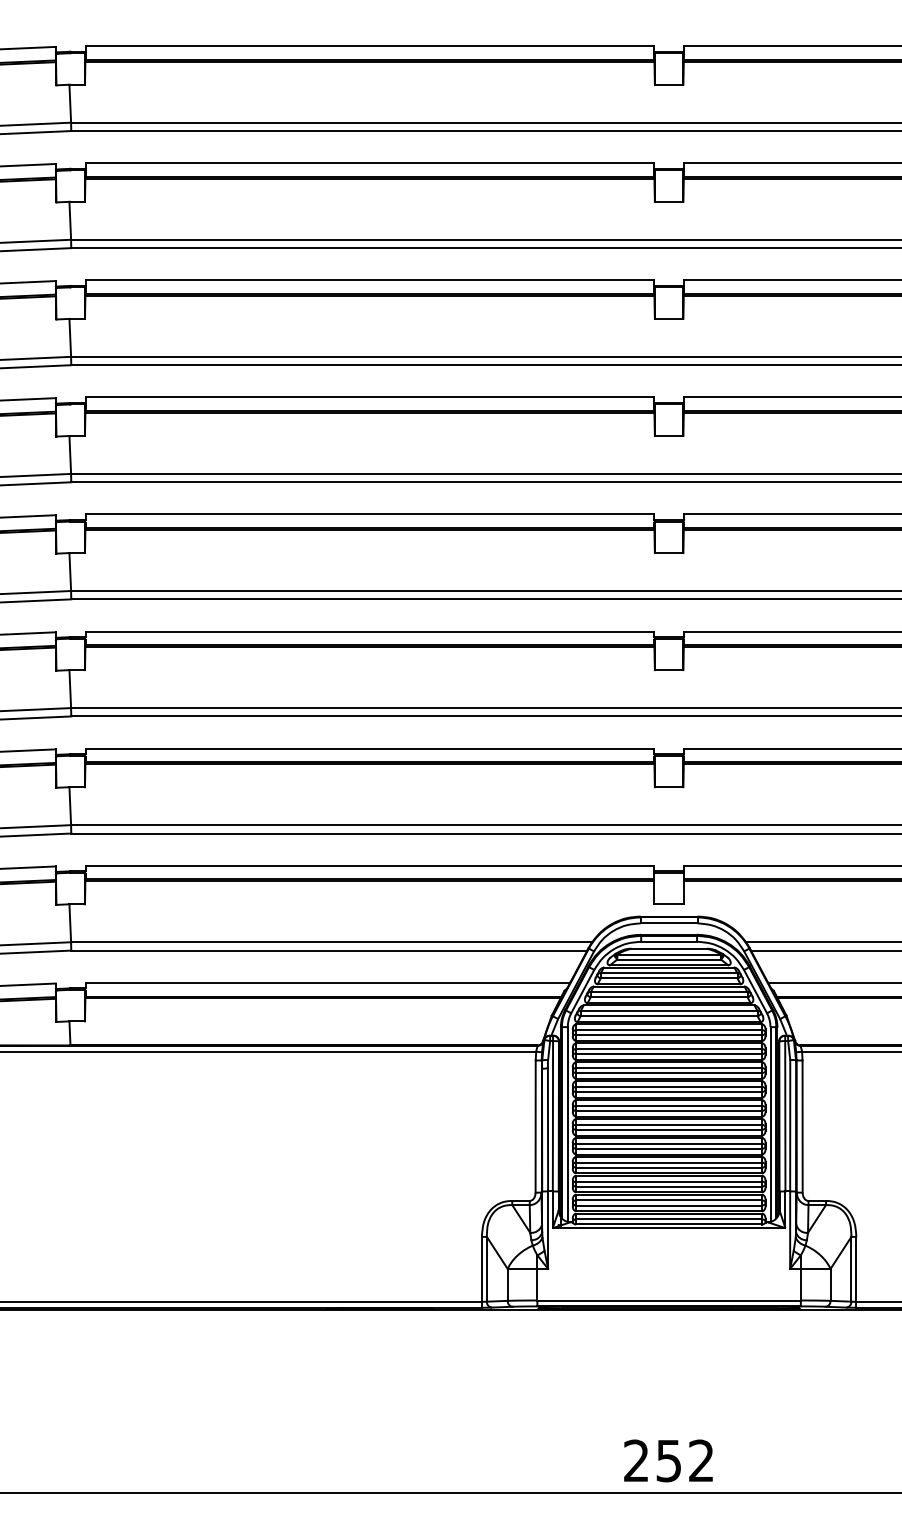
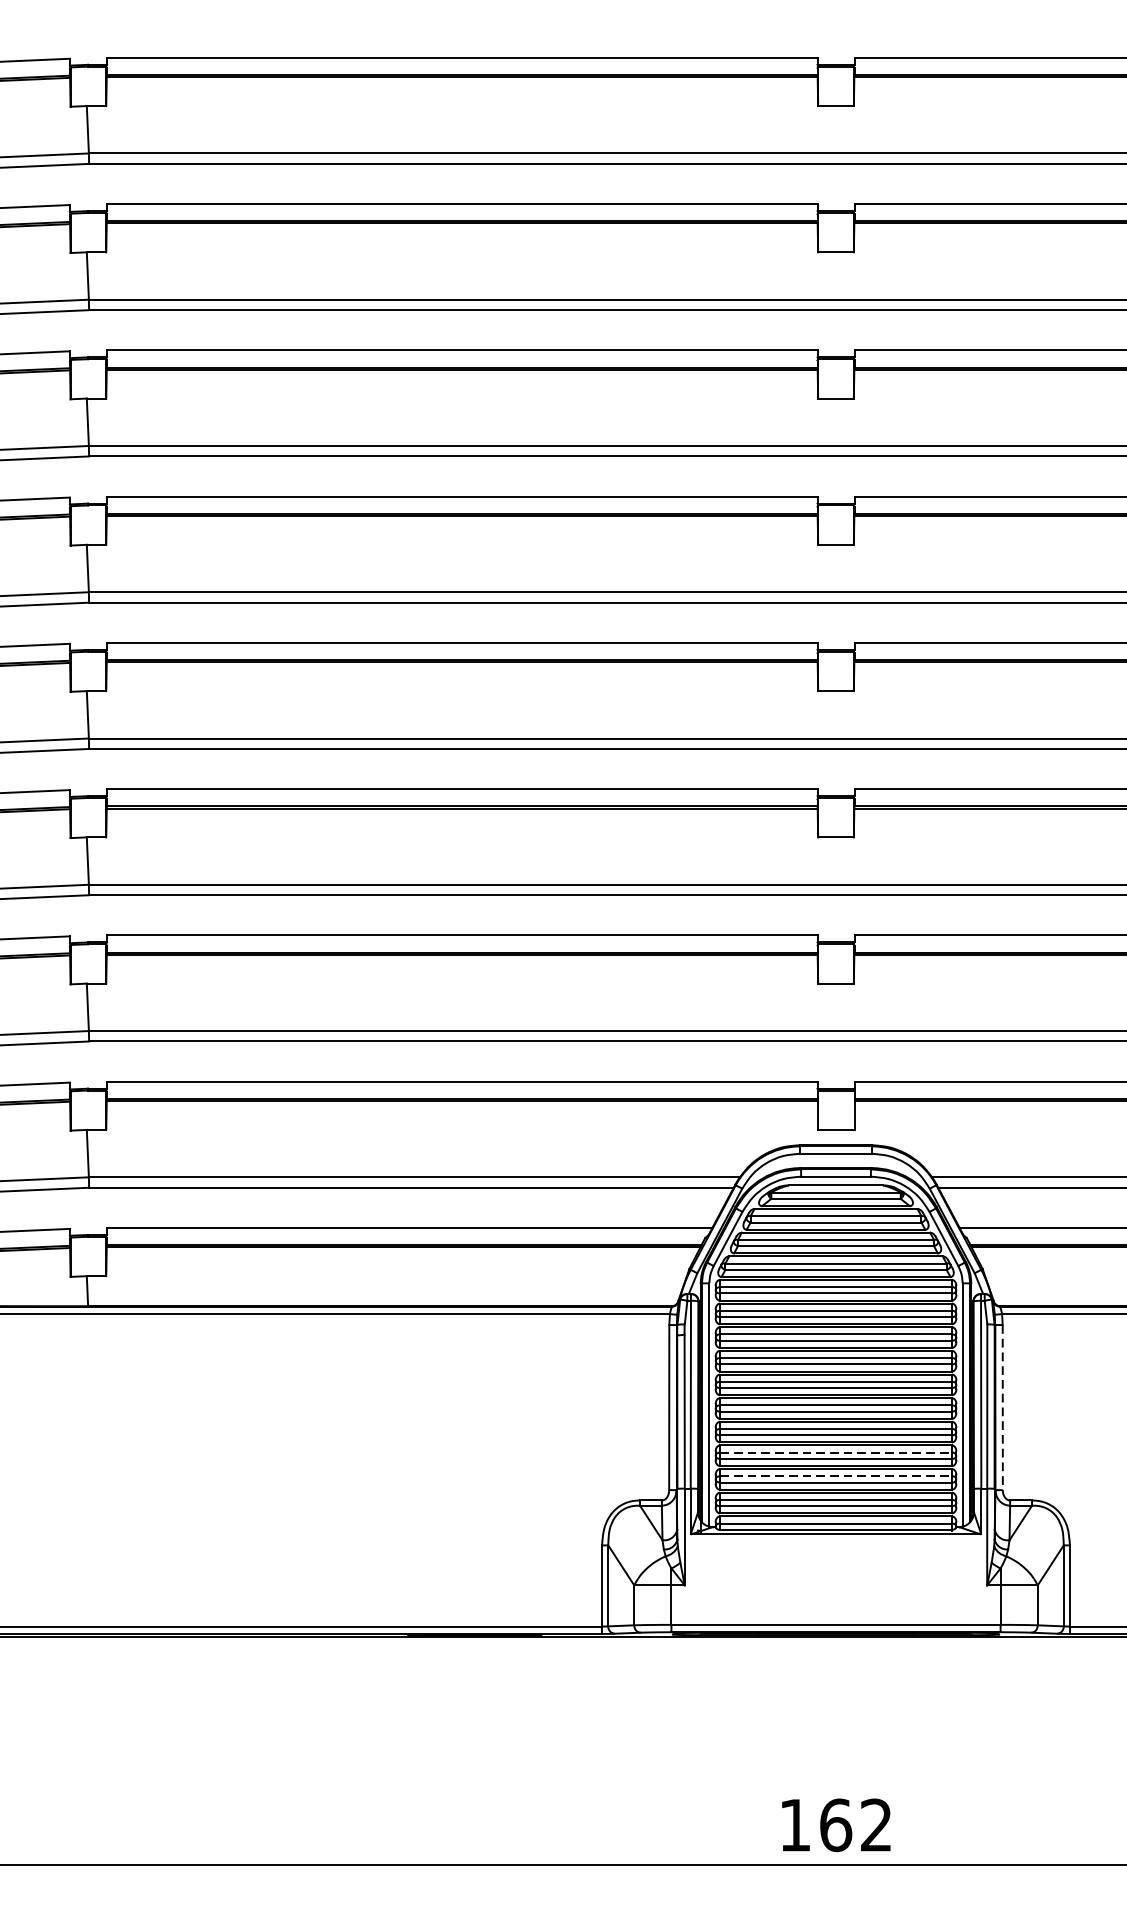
line: (802, 1127) -> (1002, 1408), solid -> dashed
line: (669, 1162) -> (836, 1452), solid -> dashed
line: (669, 1181) -> (836, 1476), solid -> dashed
text: (653, 1460) -> (816, 1824), 252 -> 162

